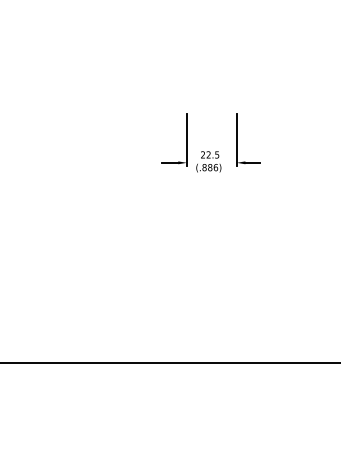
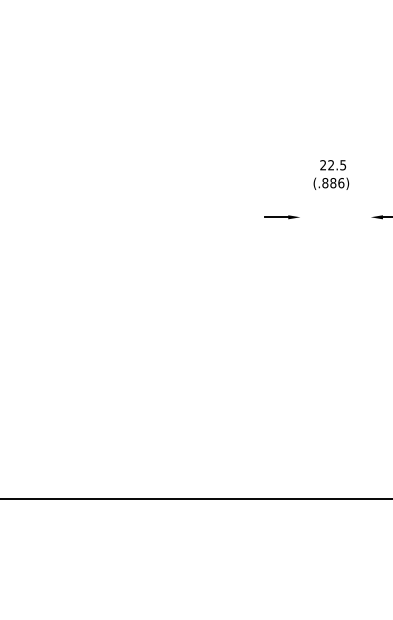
line: (186, 139) -> (299, 184), removed
line: (236, 139) -> (370, 184), removed
text: (208, 161) -> (330, 174), moved

